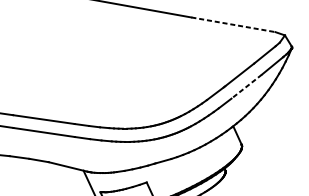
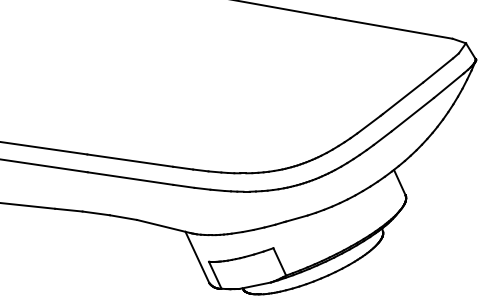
line: (233, 24) -> (394, 28), dashed -> solid
line: (246, 87) -> (412, 115), dashed -> solid

